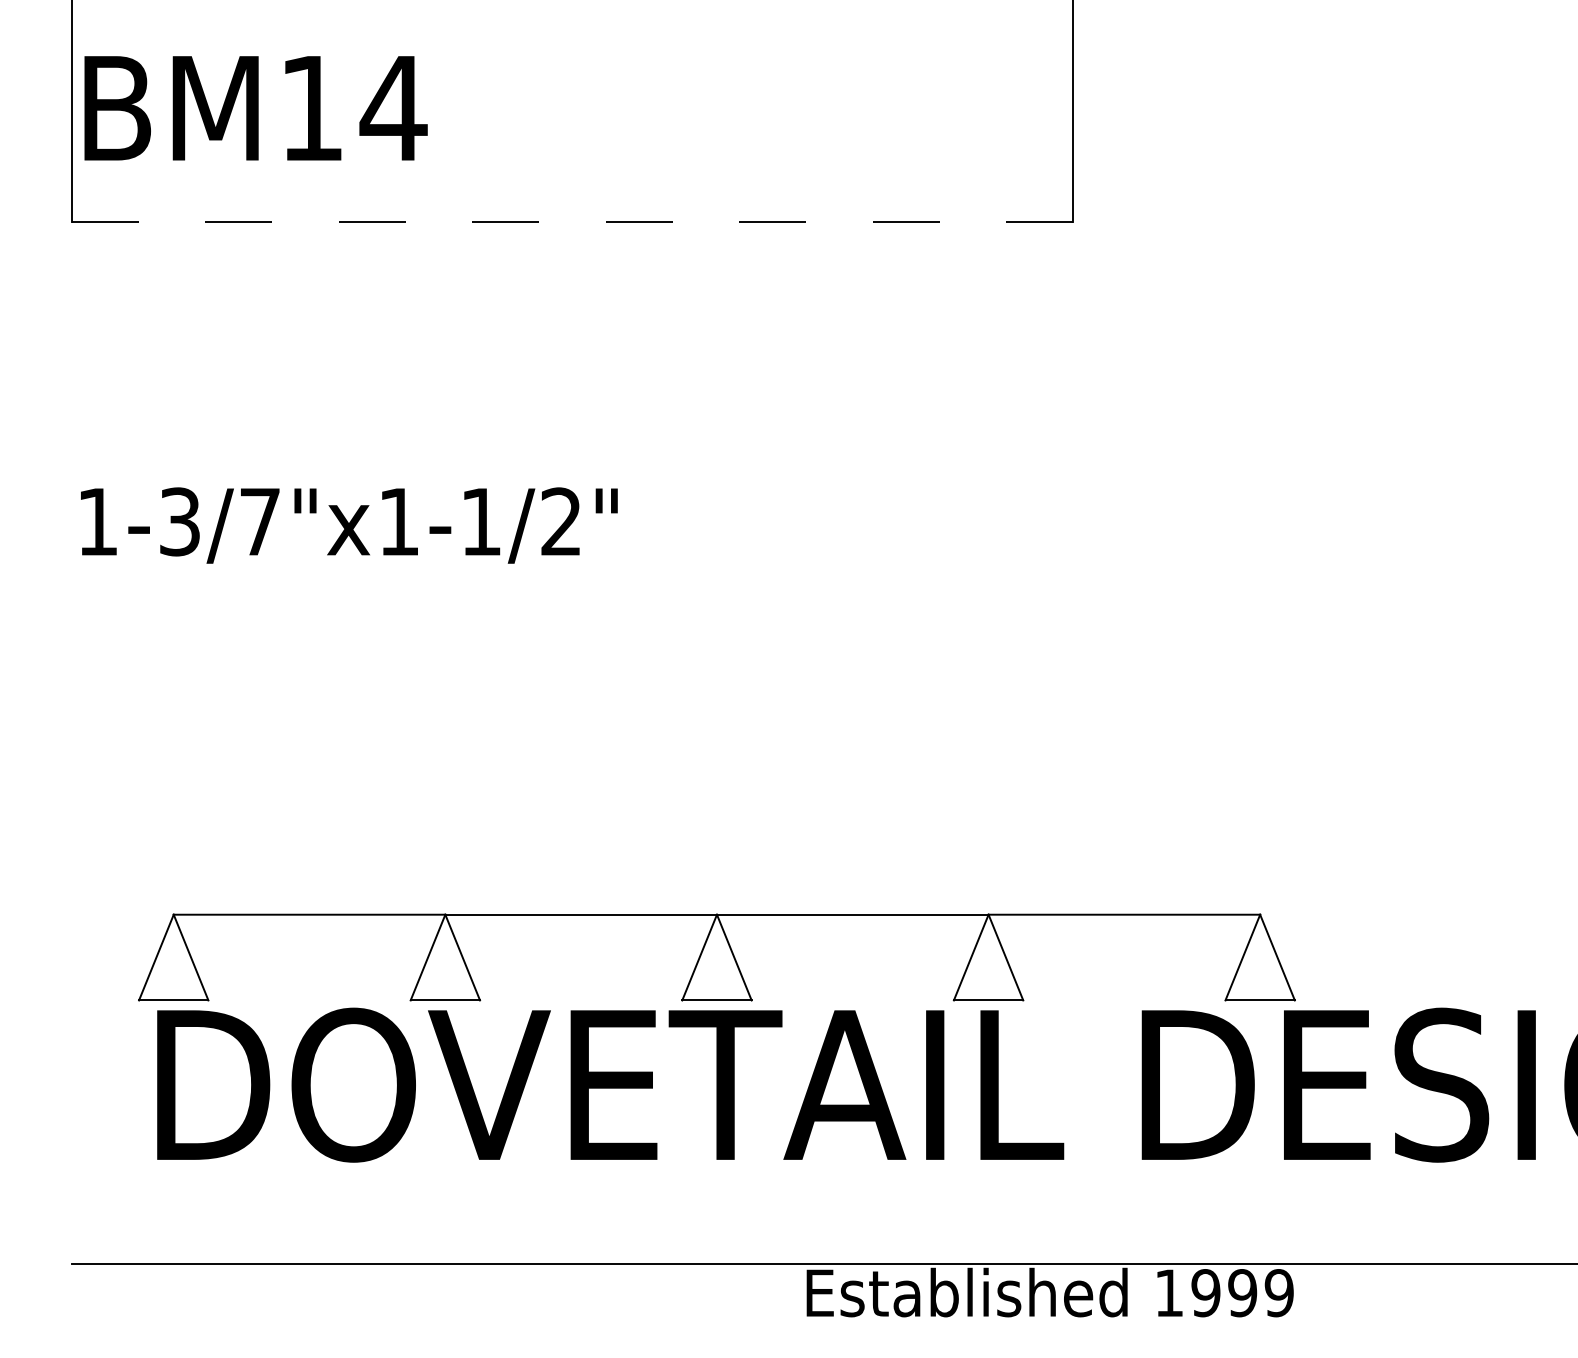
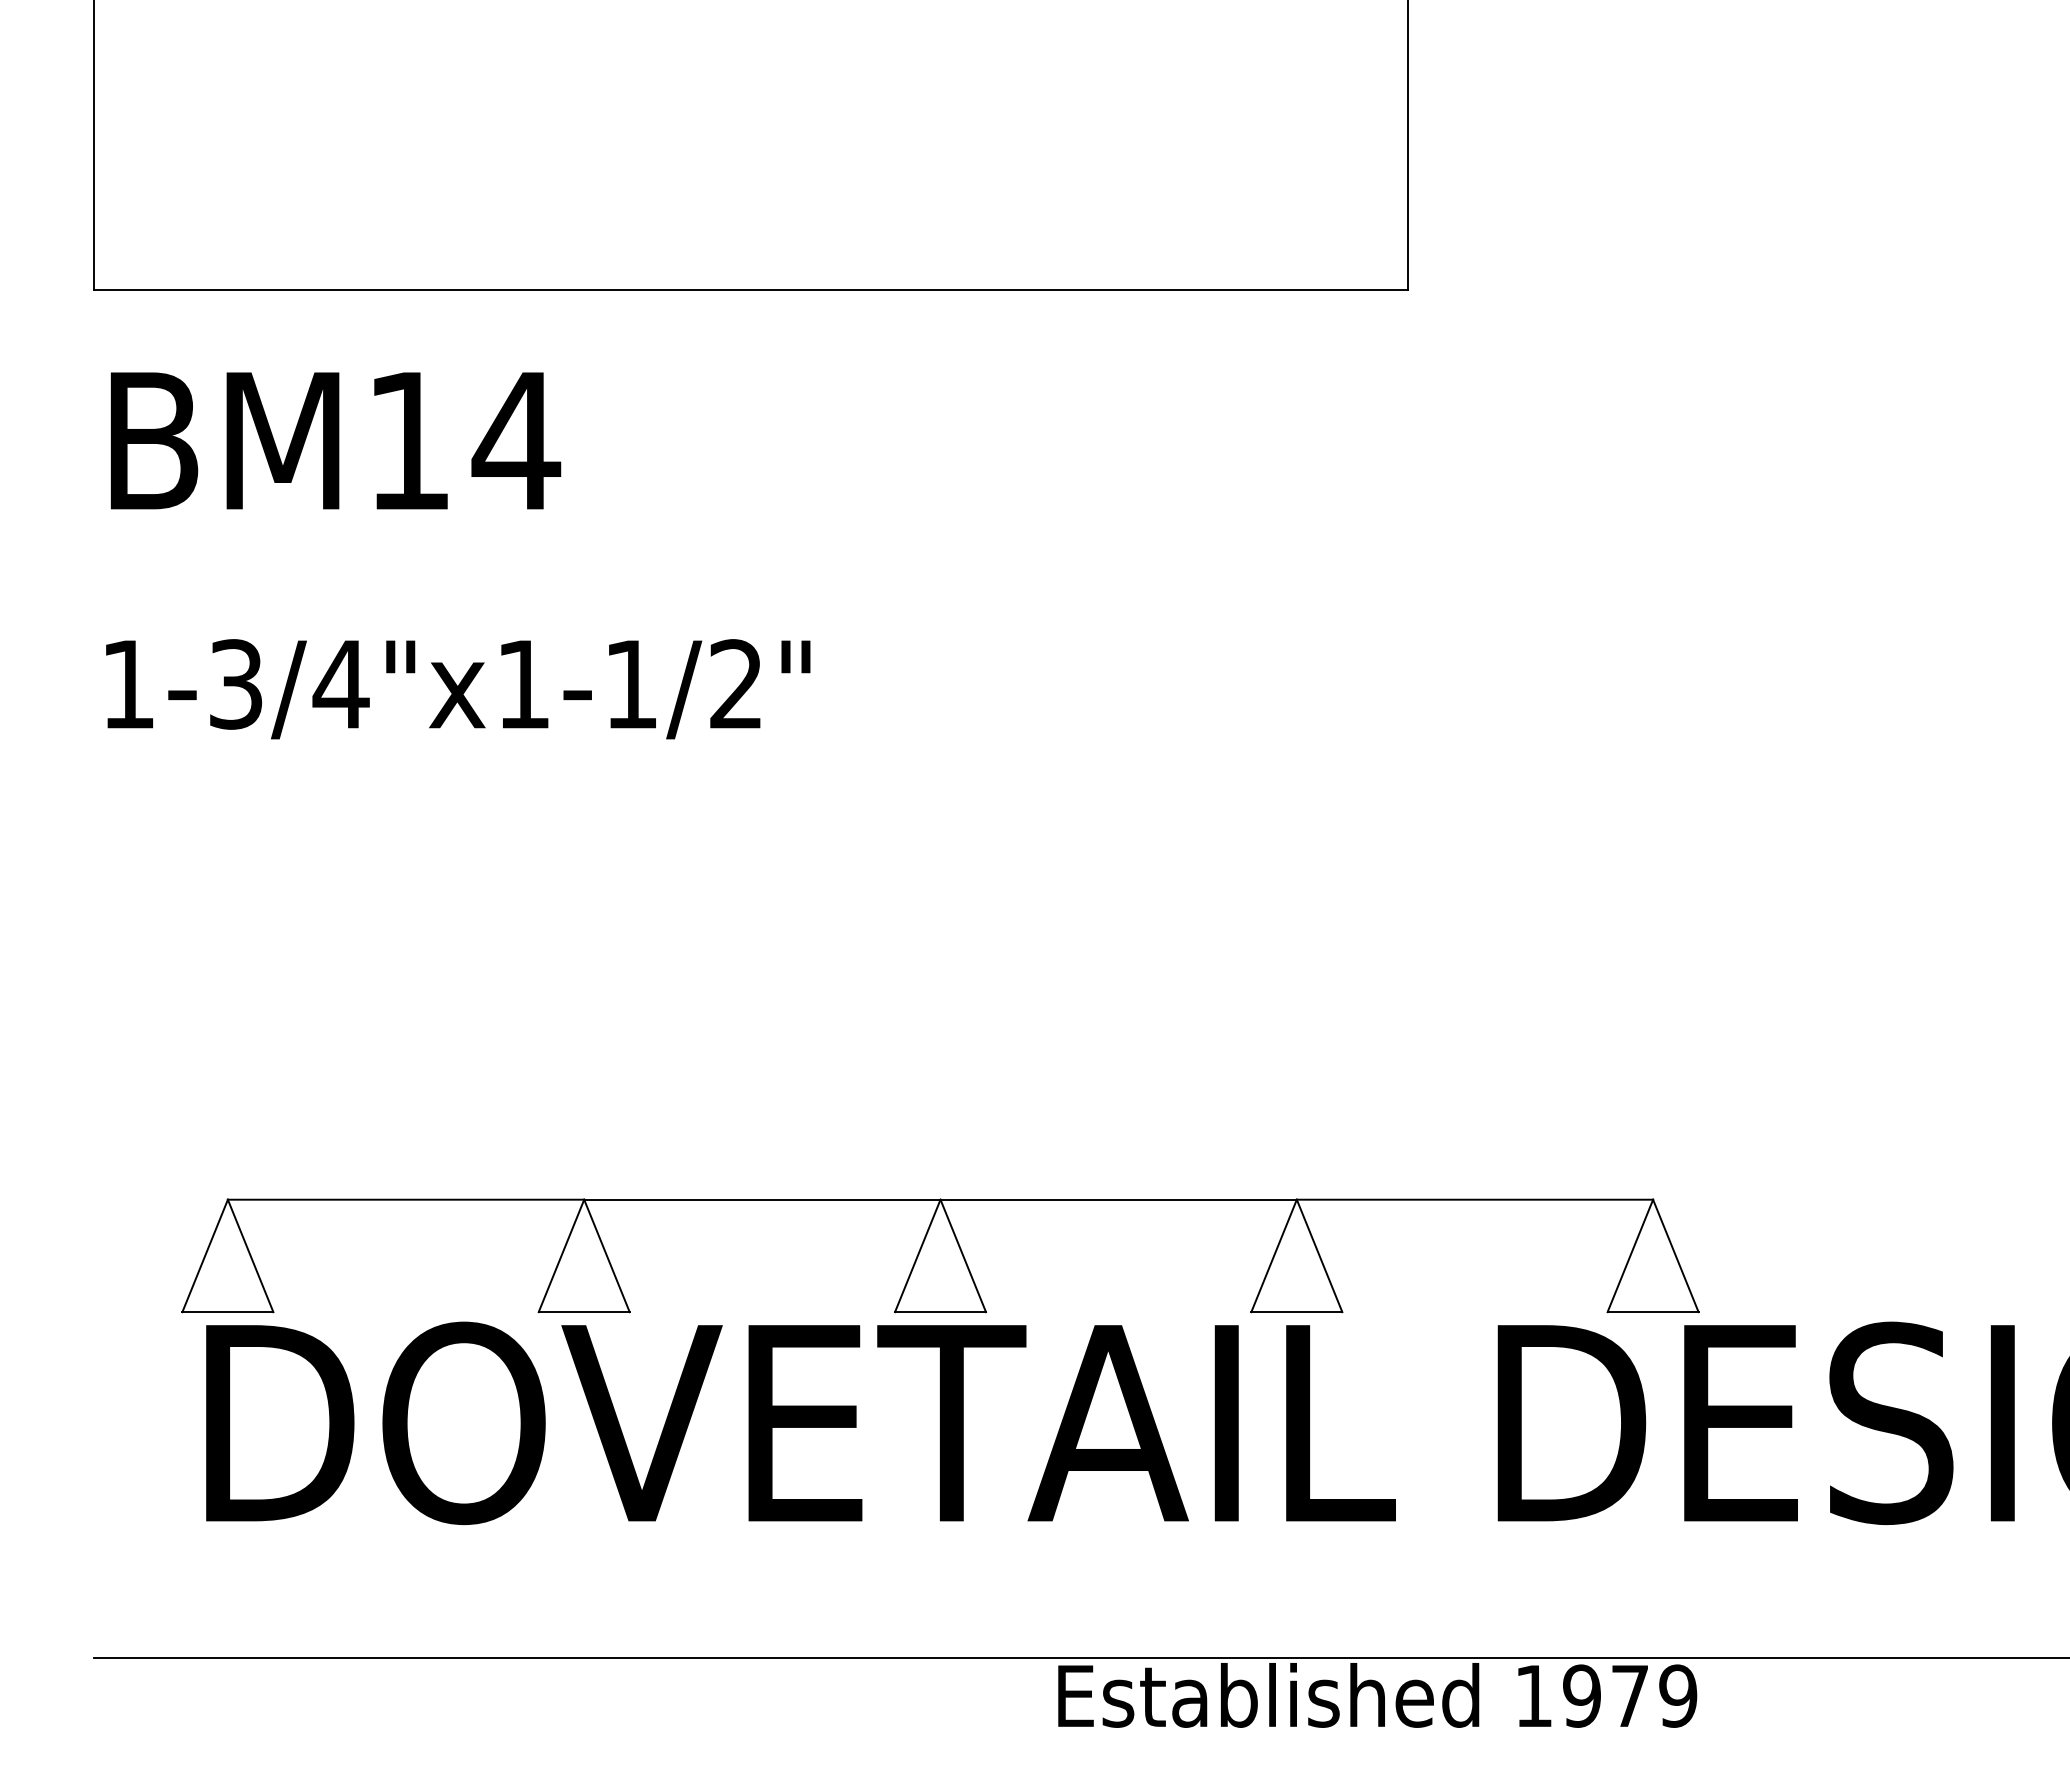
text: (255, 108) -> (335, 440), moved
line: (572, 221) -> (750, 290), dashed -> solid
text: (259, 521) -> (340, 684), 1-3/7"x1-1/2" -> 1-3/4"x1-1/2"
text: (1242, 1292) -> (1630, 1695), 1999 -> 1979

